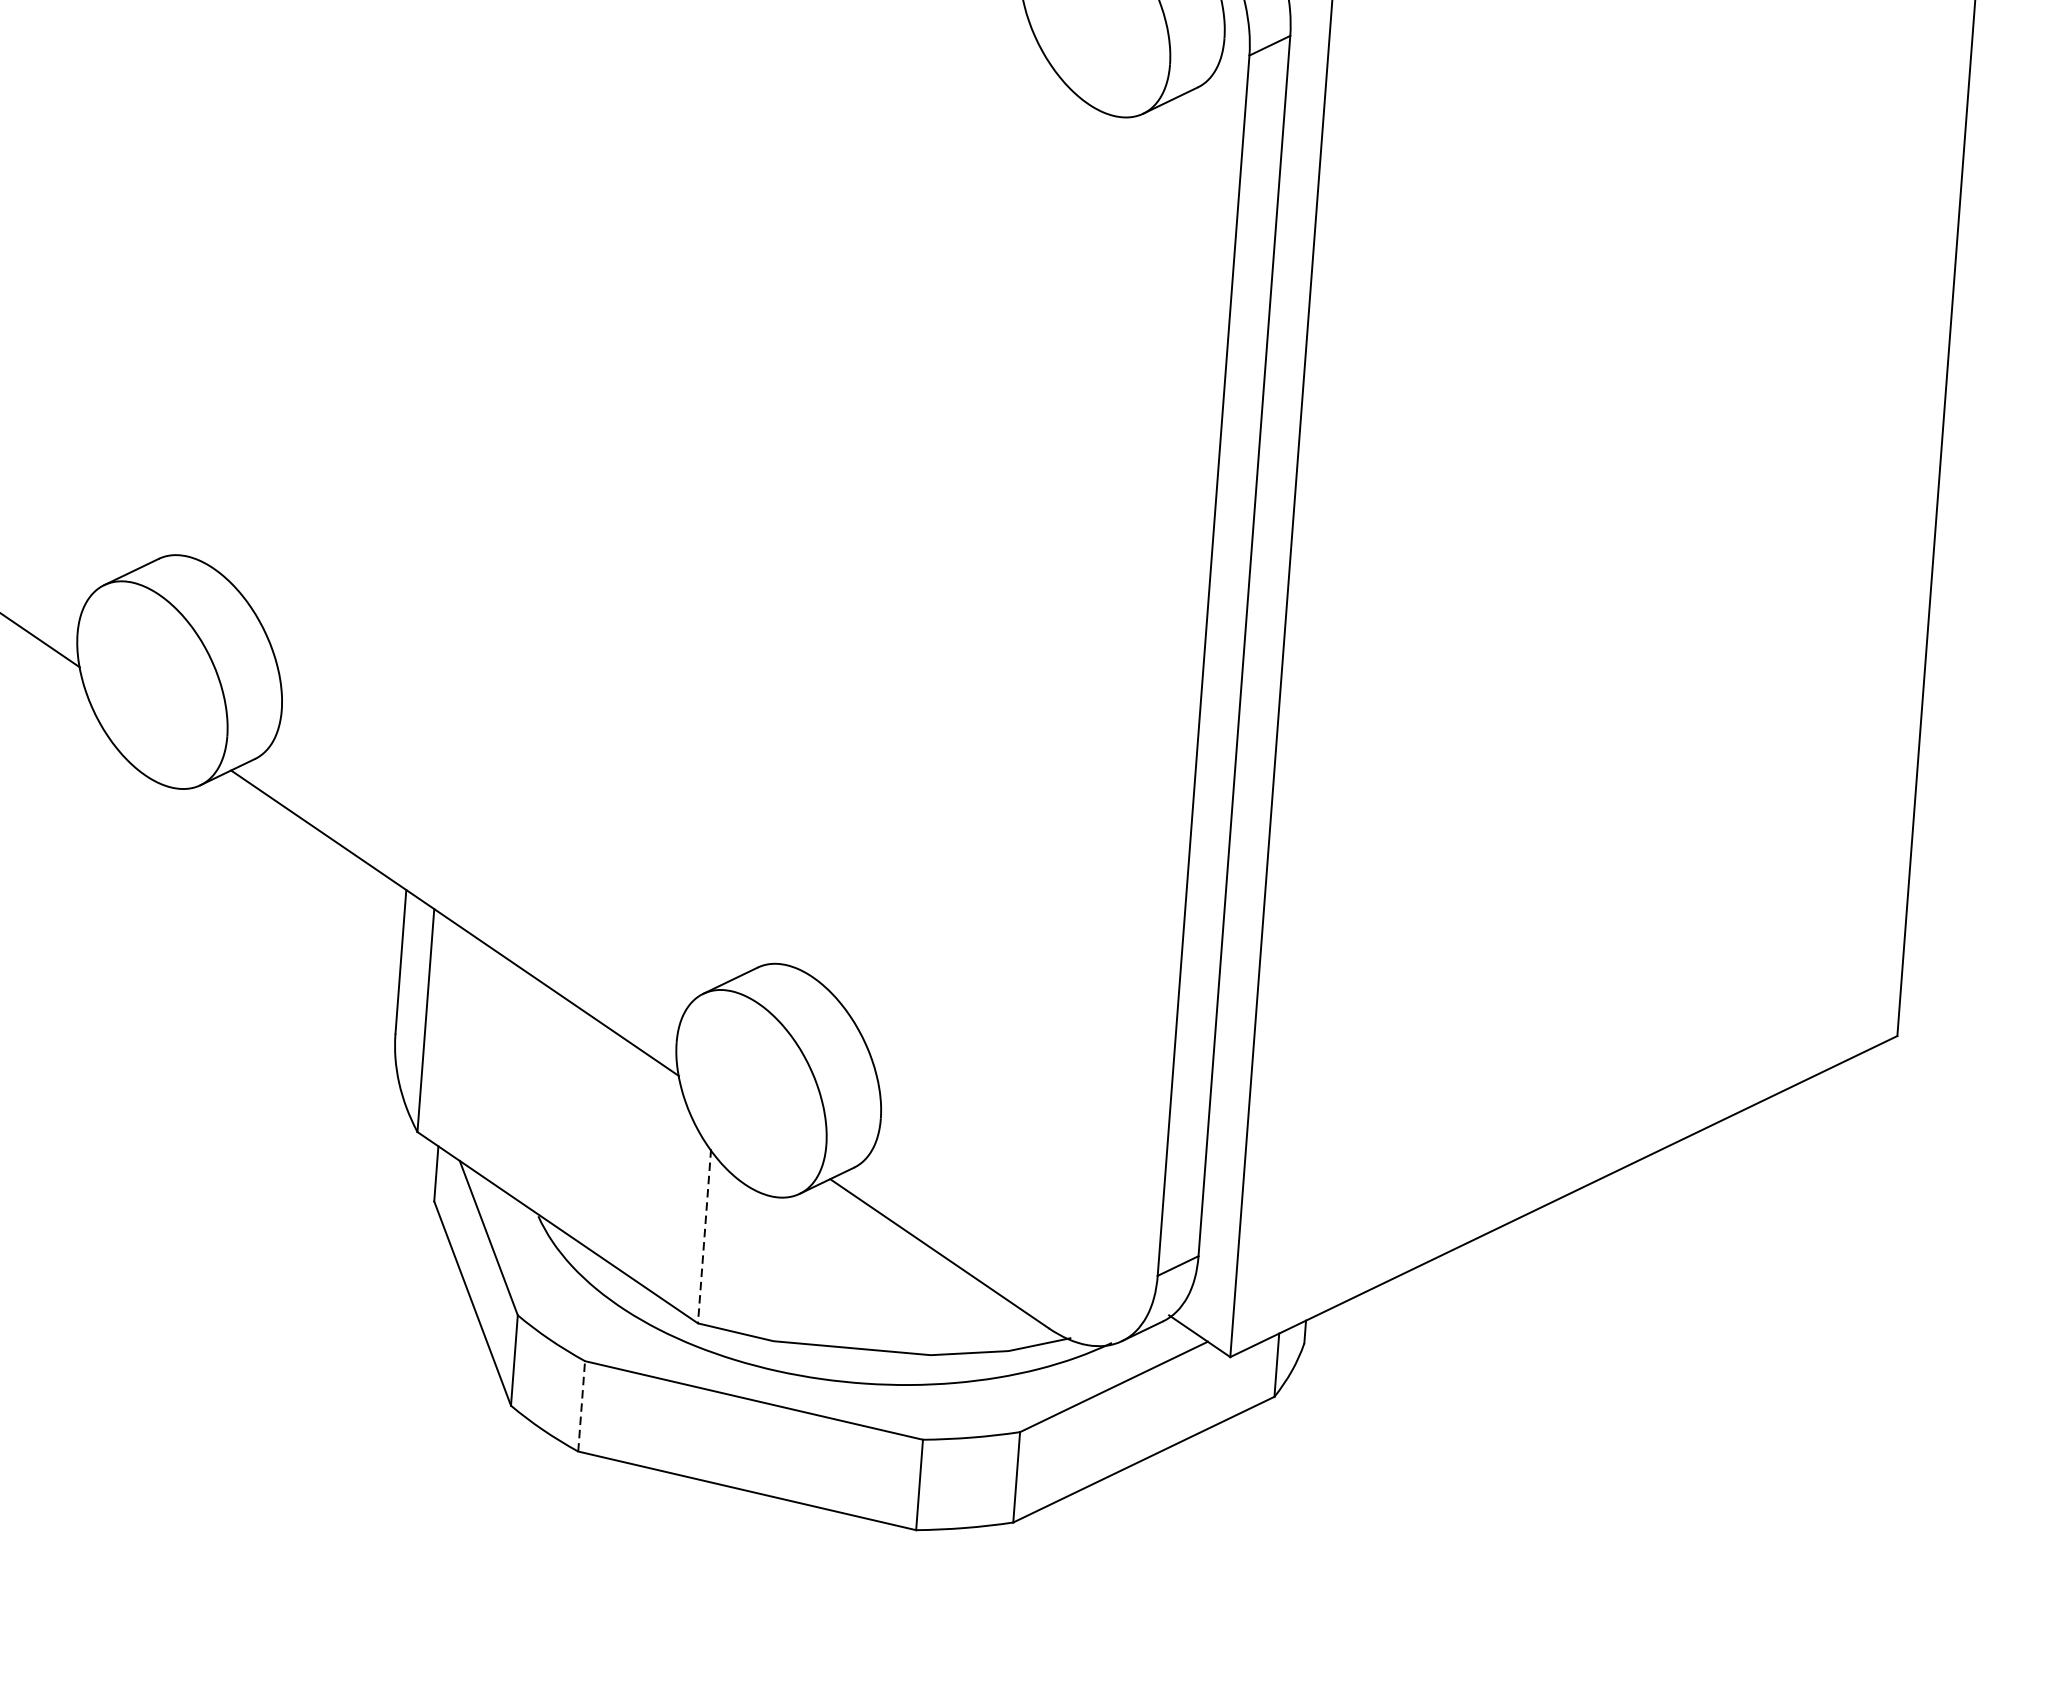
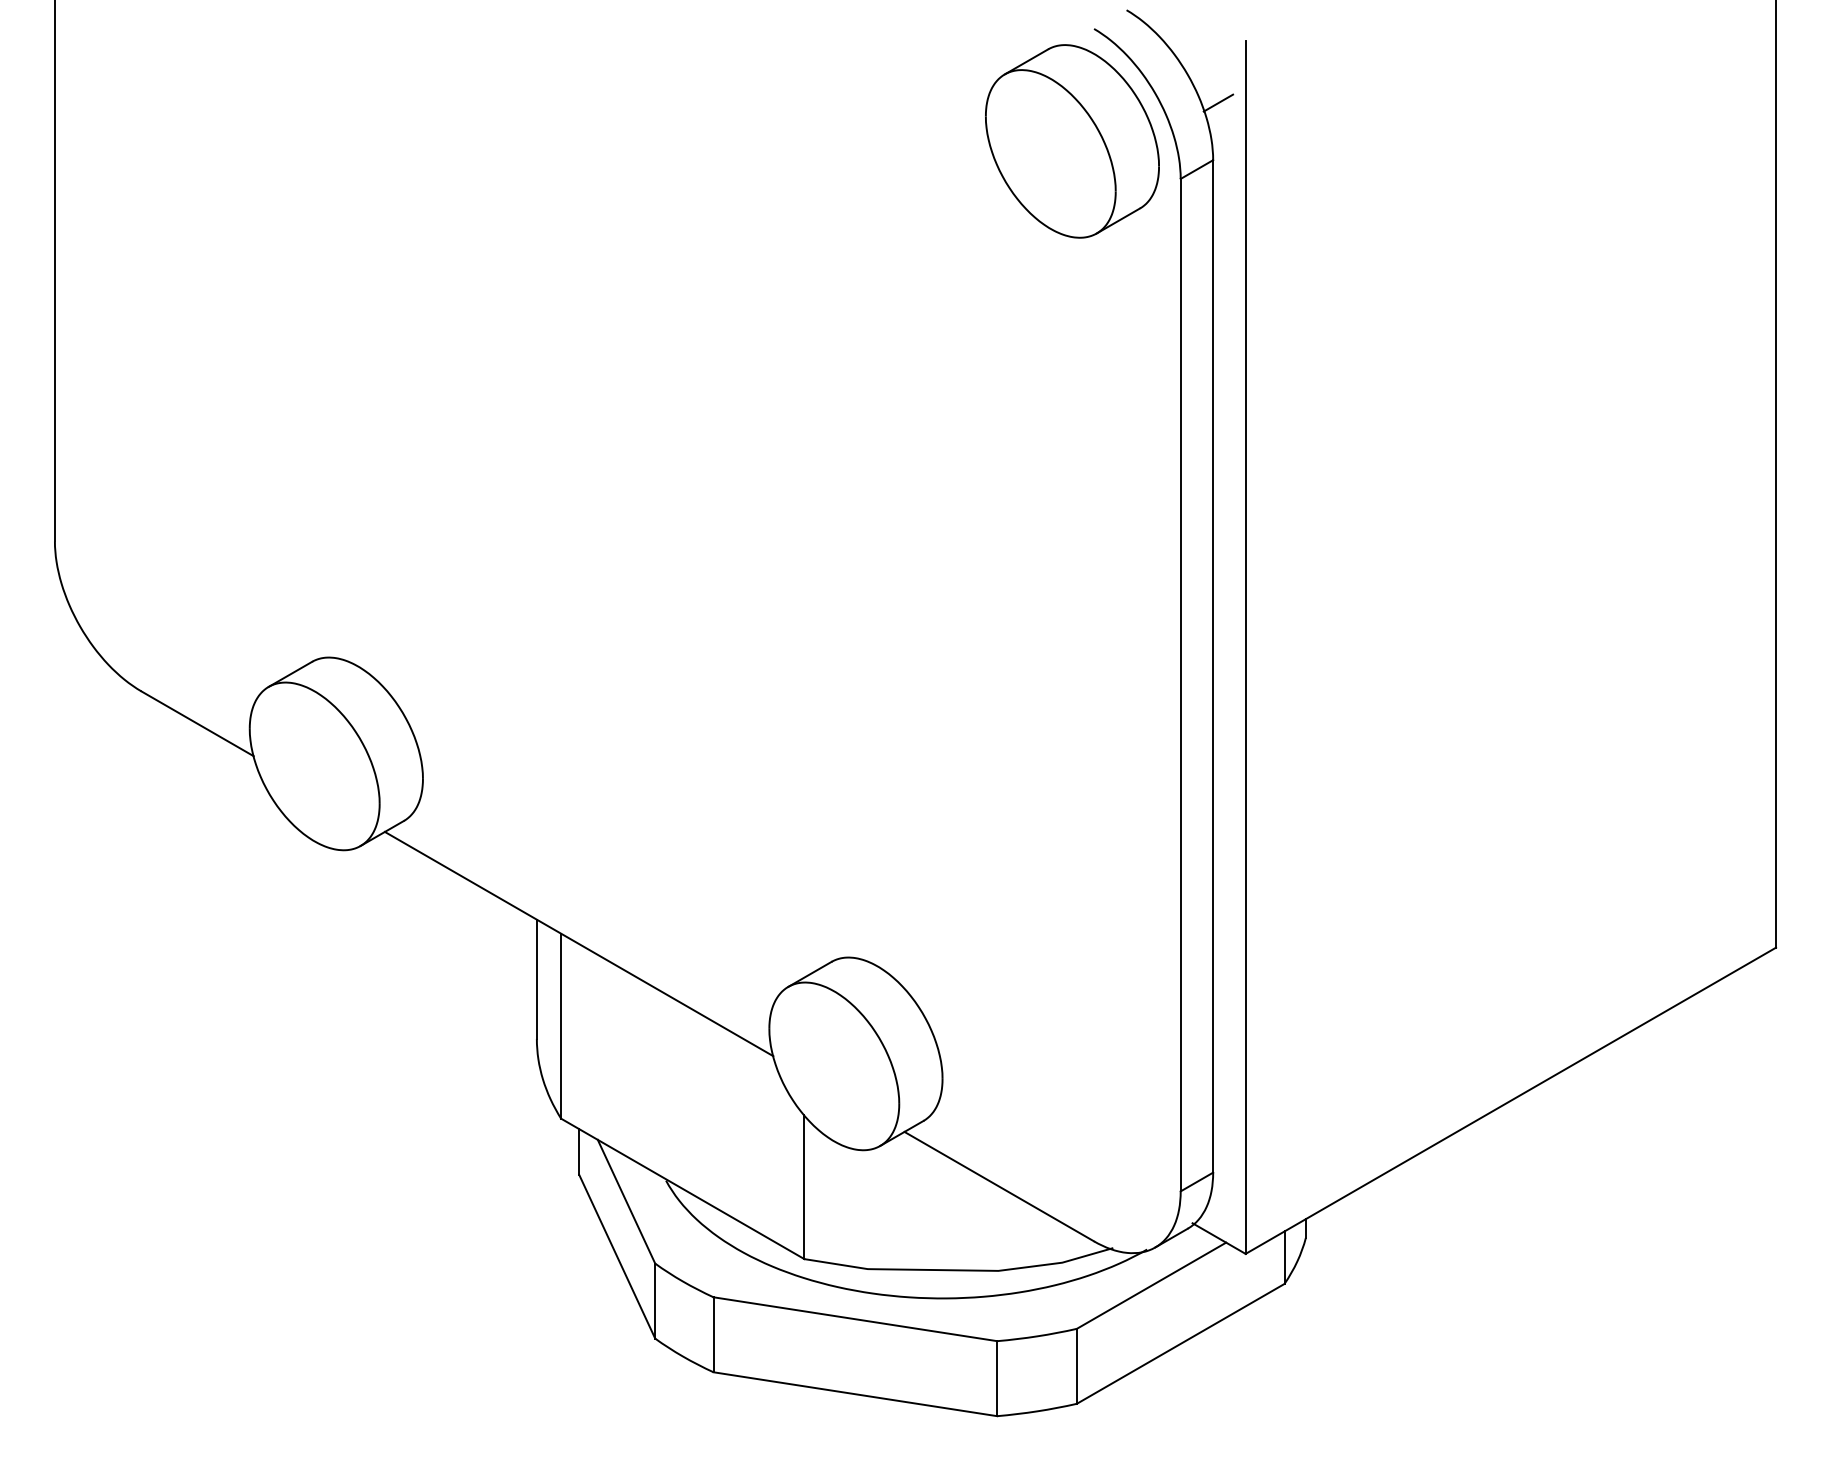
line: (704, 1237) -> (804, 1187), dashed -> solid
line: (581, 1406) -> (713, 1334), dashed -> solid

